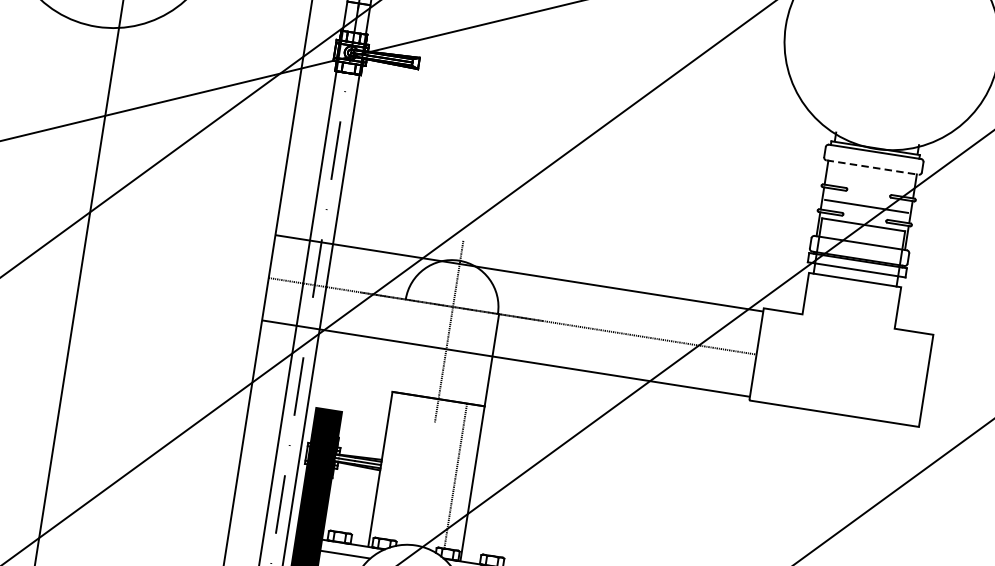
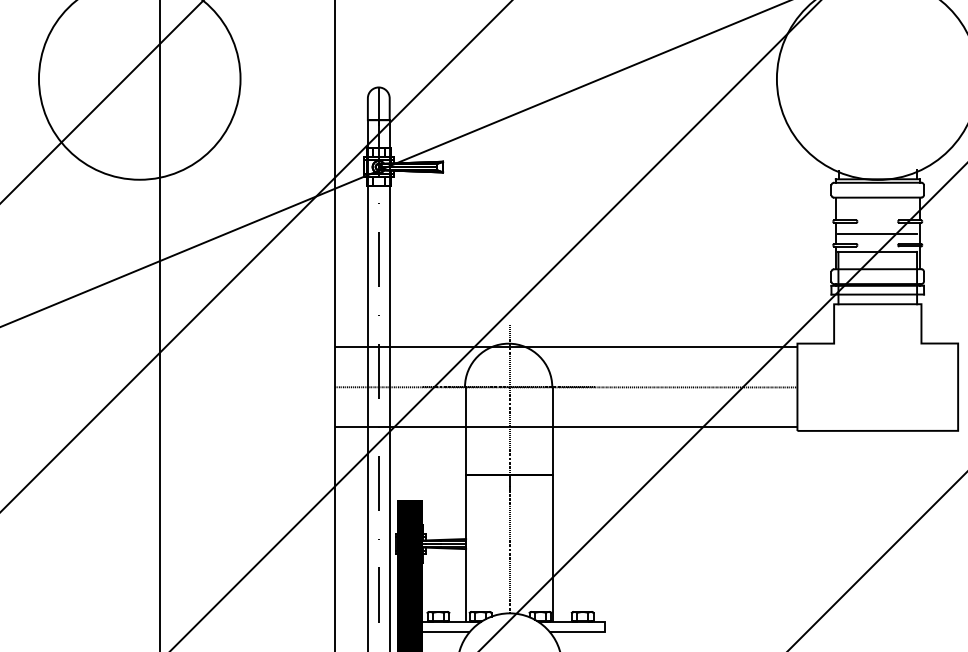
line: (872, 167) -> (877, 197), dashed -> solid
line: (400, 345) -> (466, 430), added
line: (455, 476) -> (509, 543), moved

